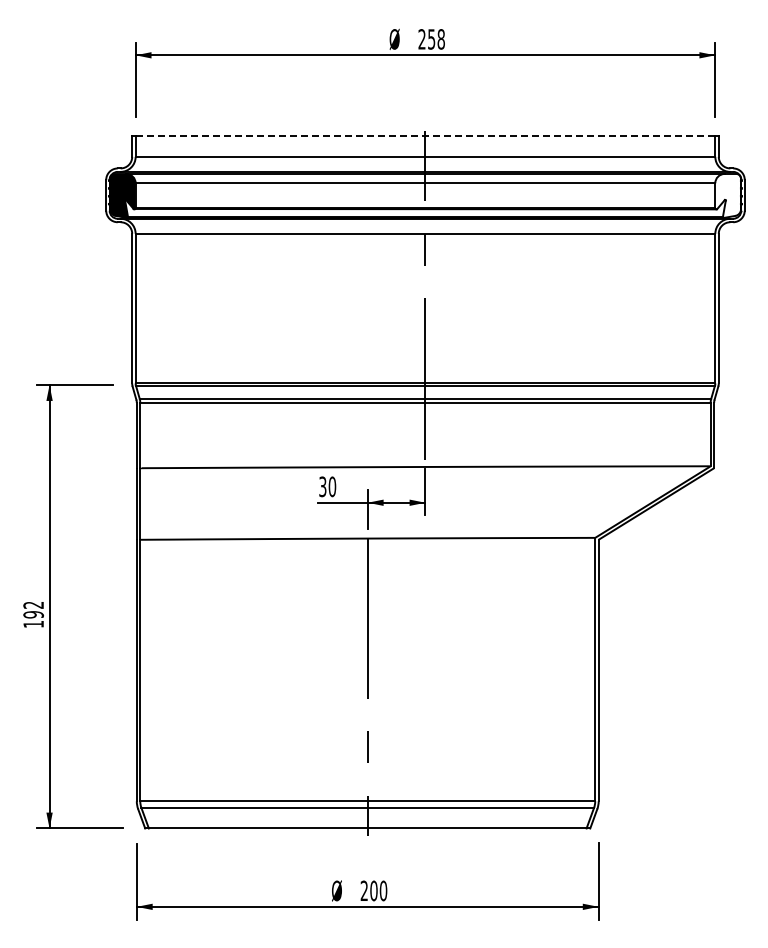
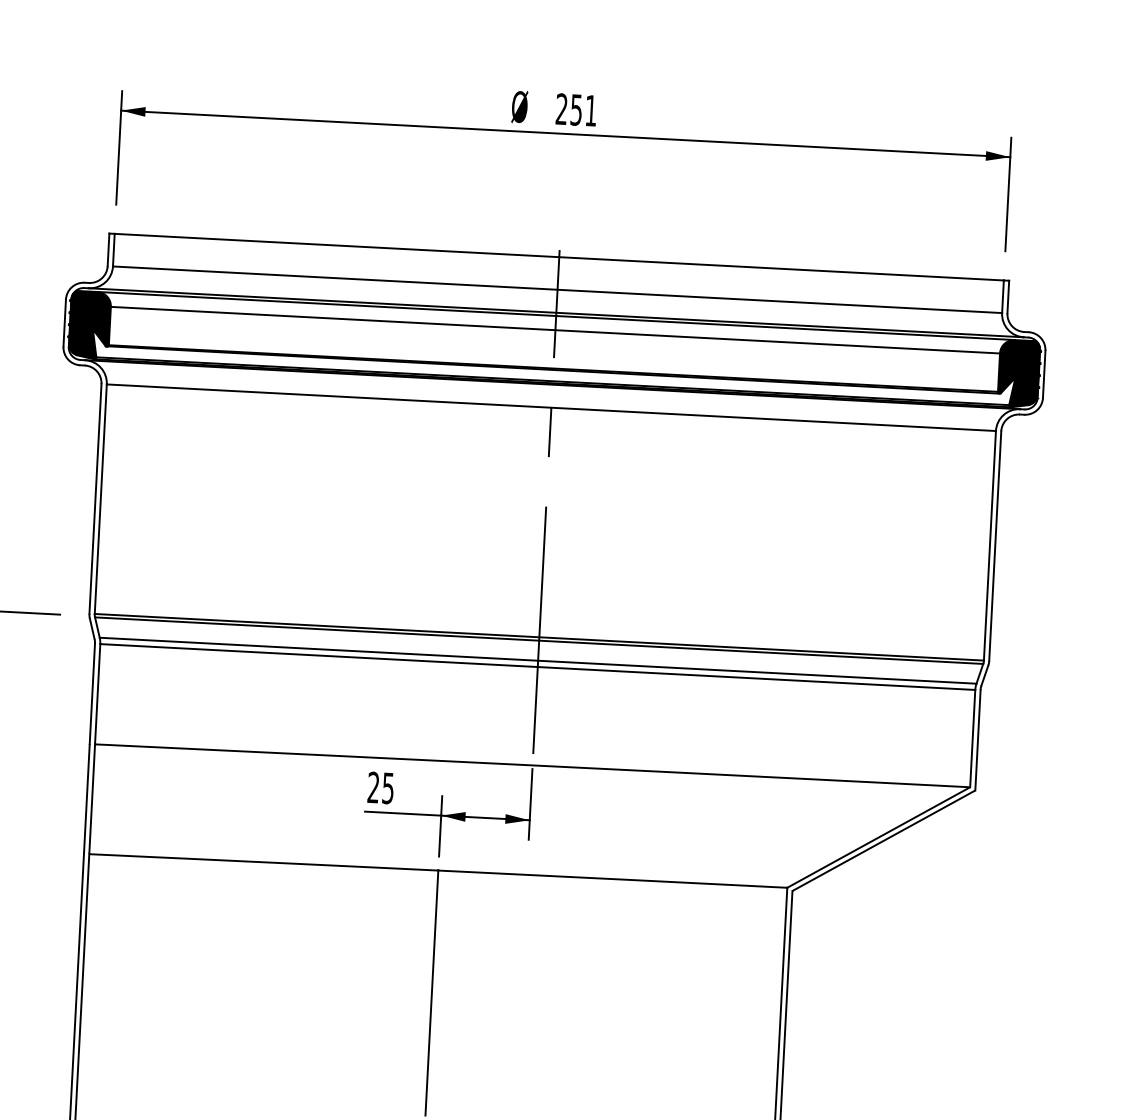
text: (440, 39) -> (590, 110), 258 -> 251
line: (425, 135) -> (559, 256), dashed -> solid
fill: (728, 195) -> (1019, 373), added
text: (327, 486) -> (380, 787), 30 -> 25

